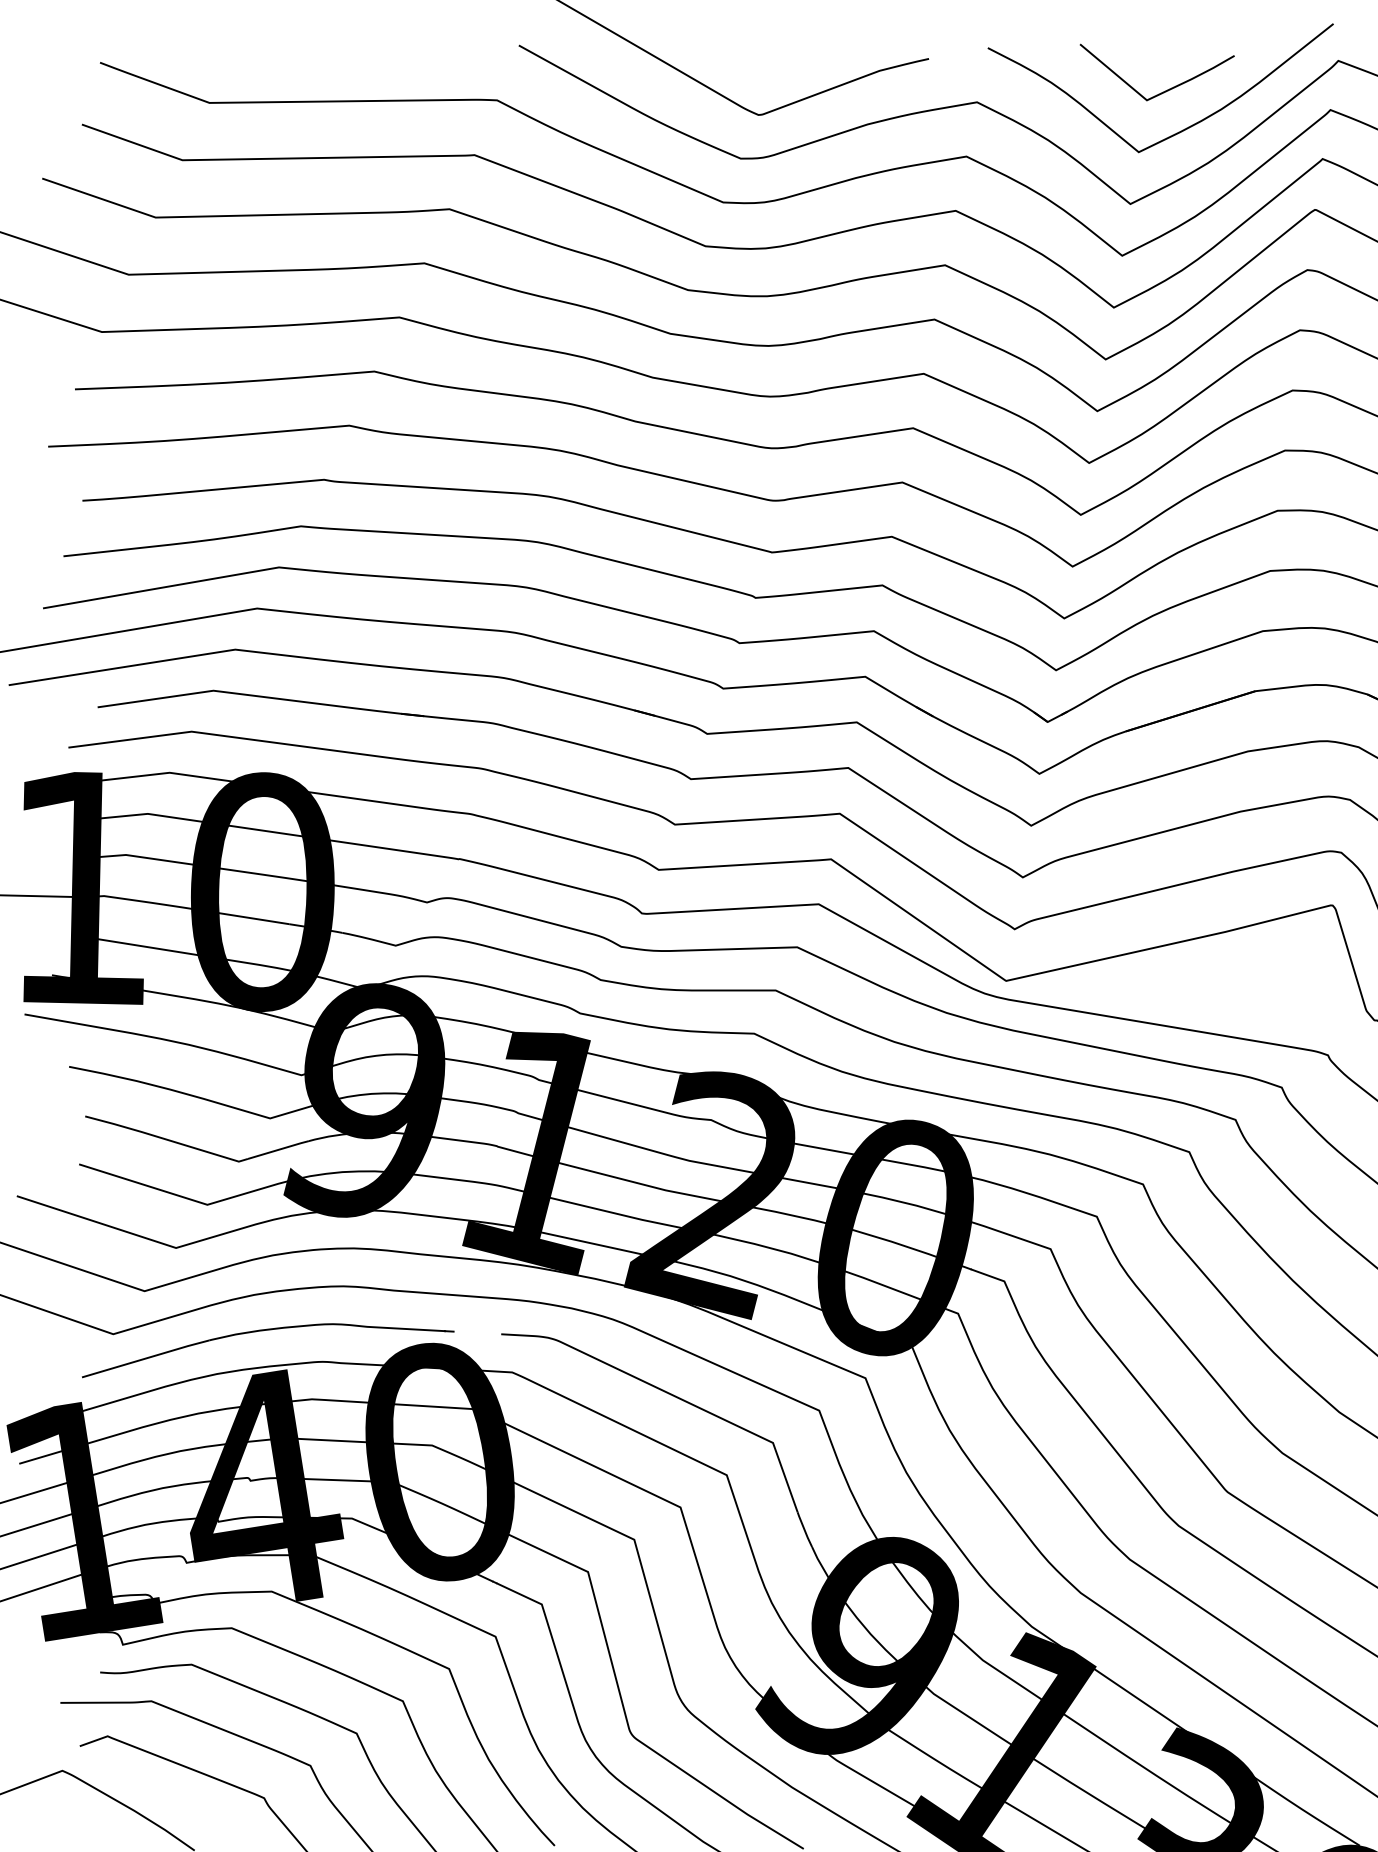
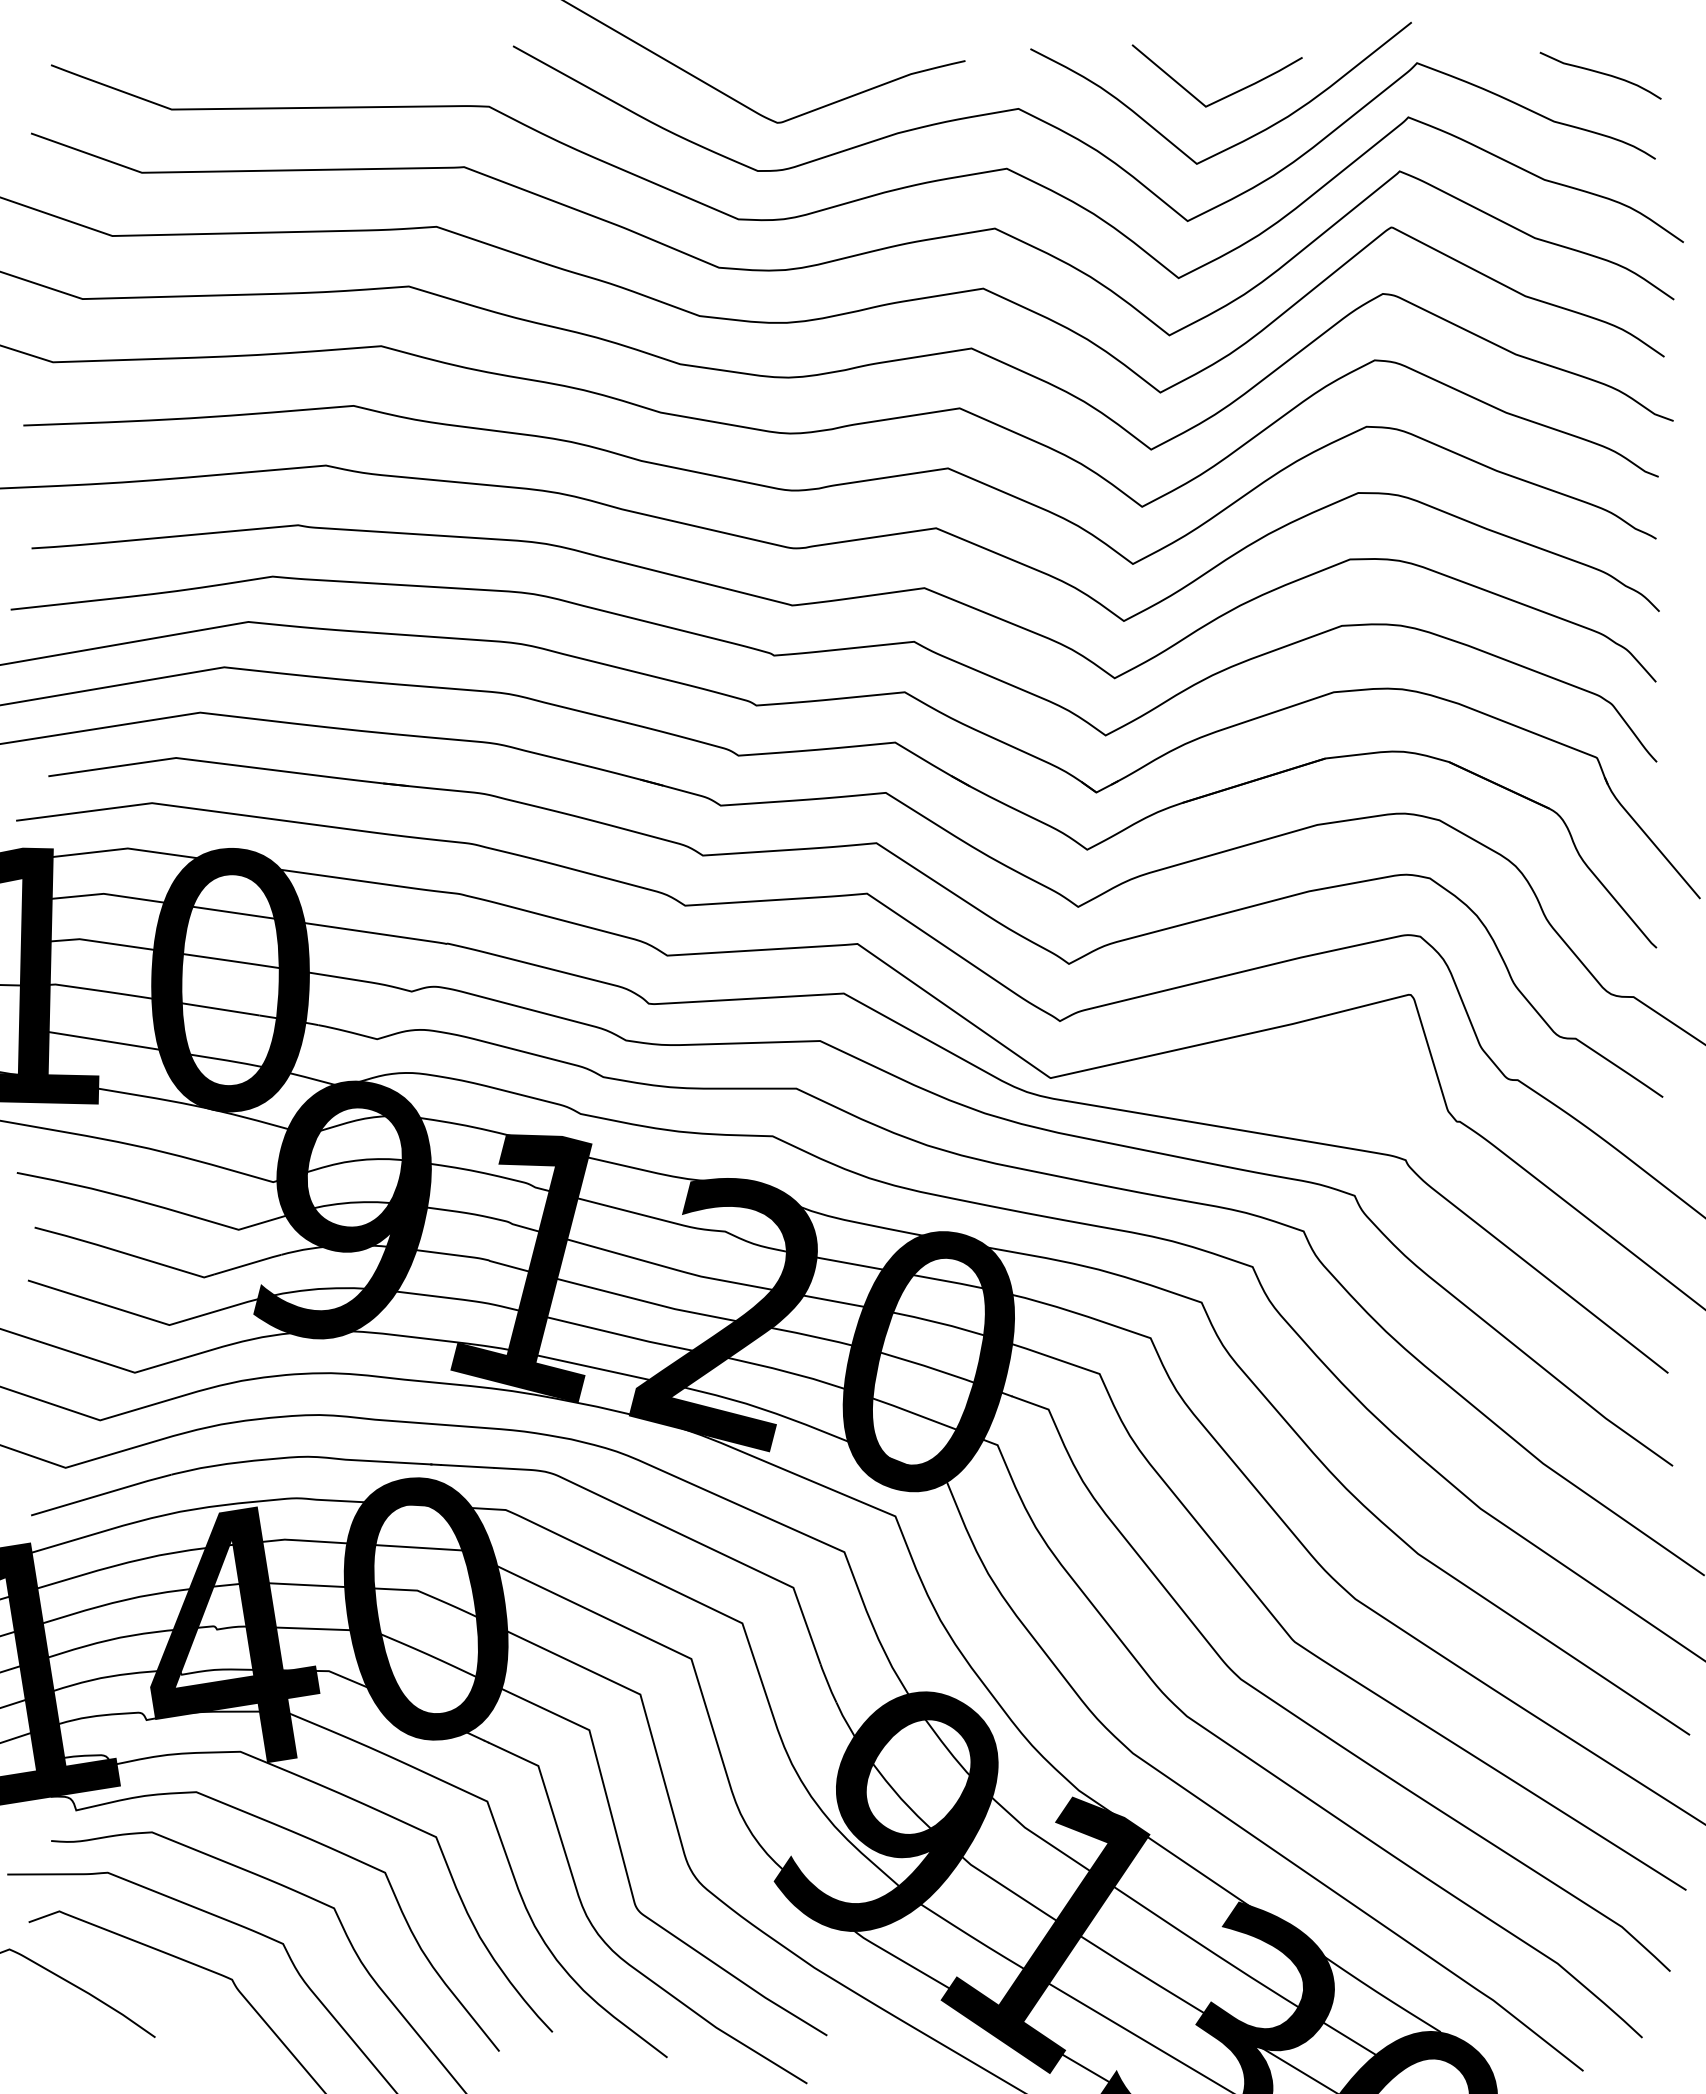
line: (477, 1332) -> (467, 1465), added

